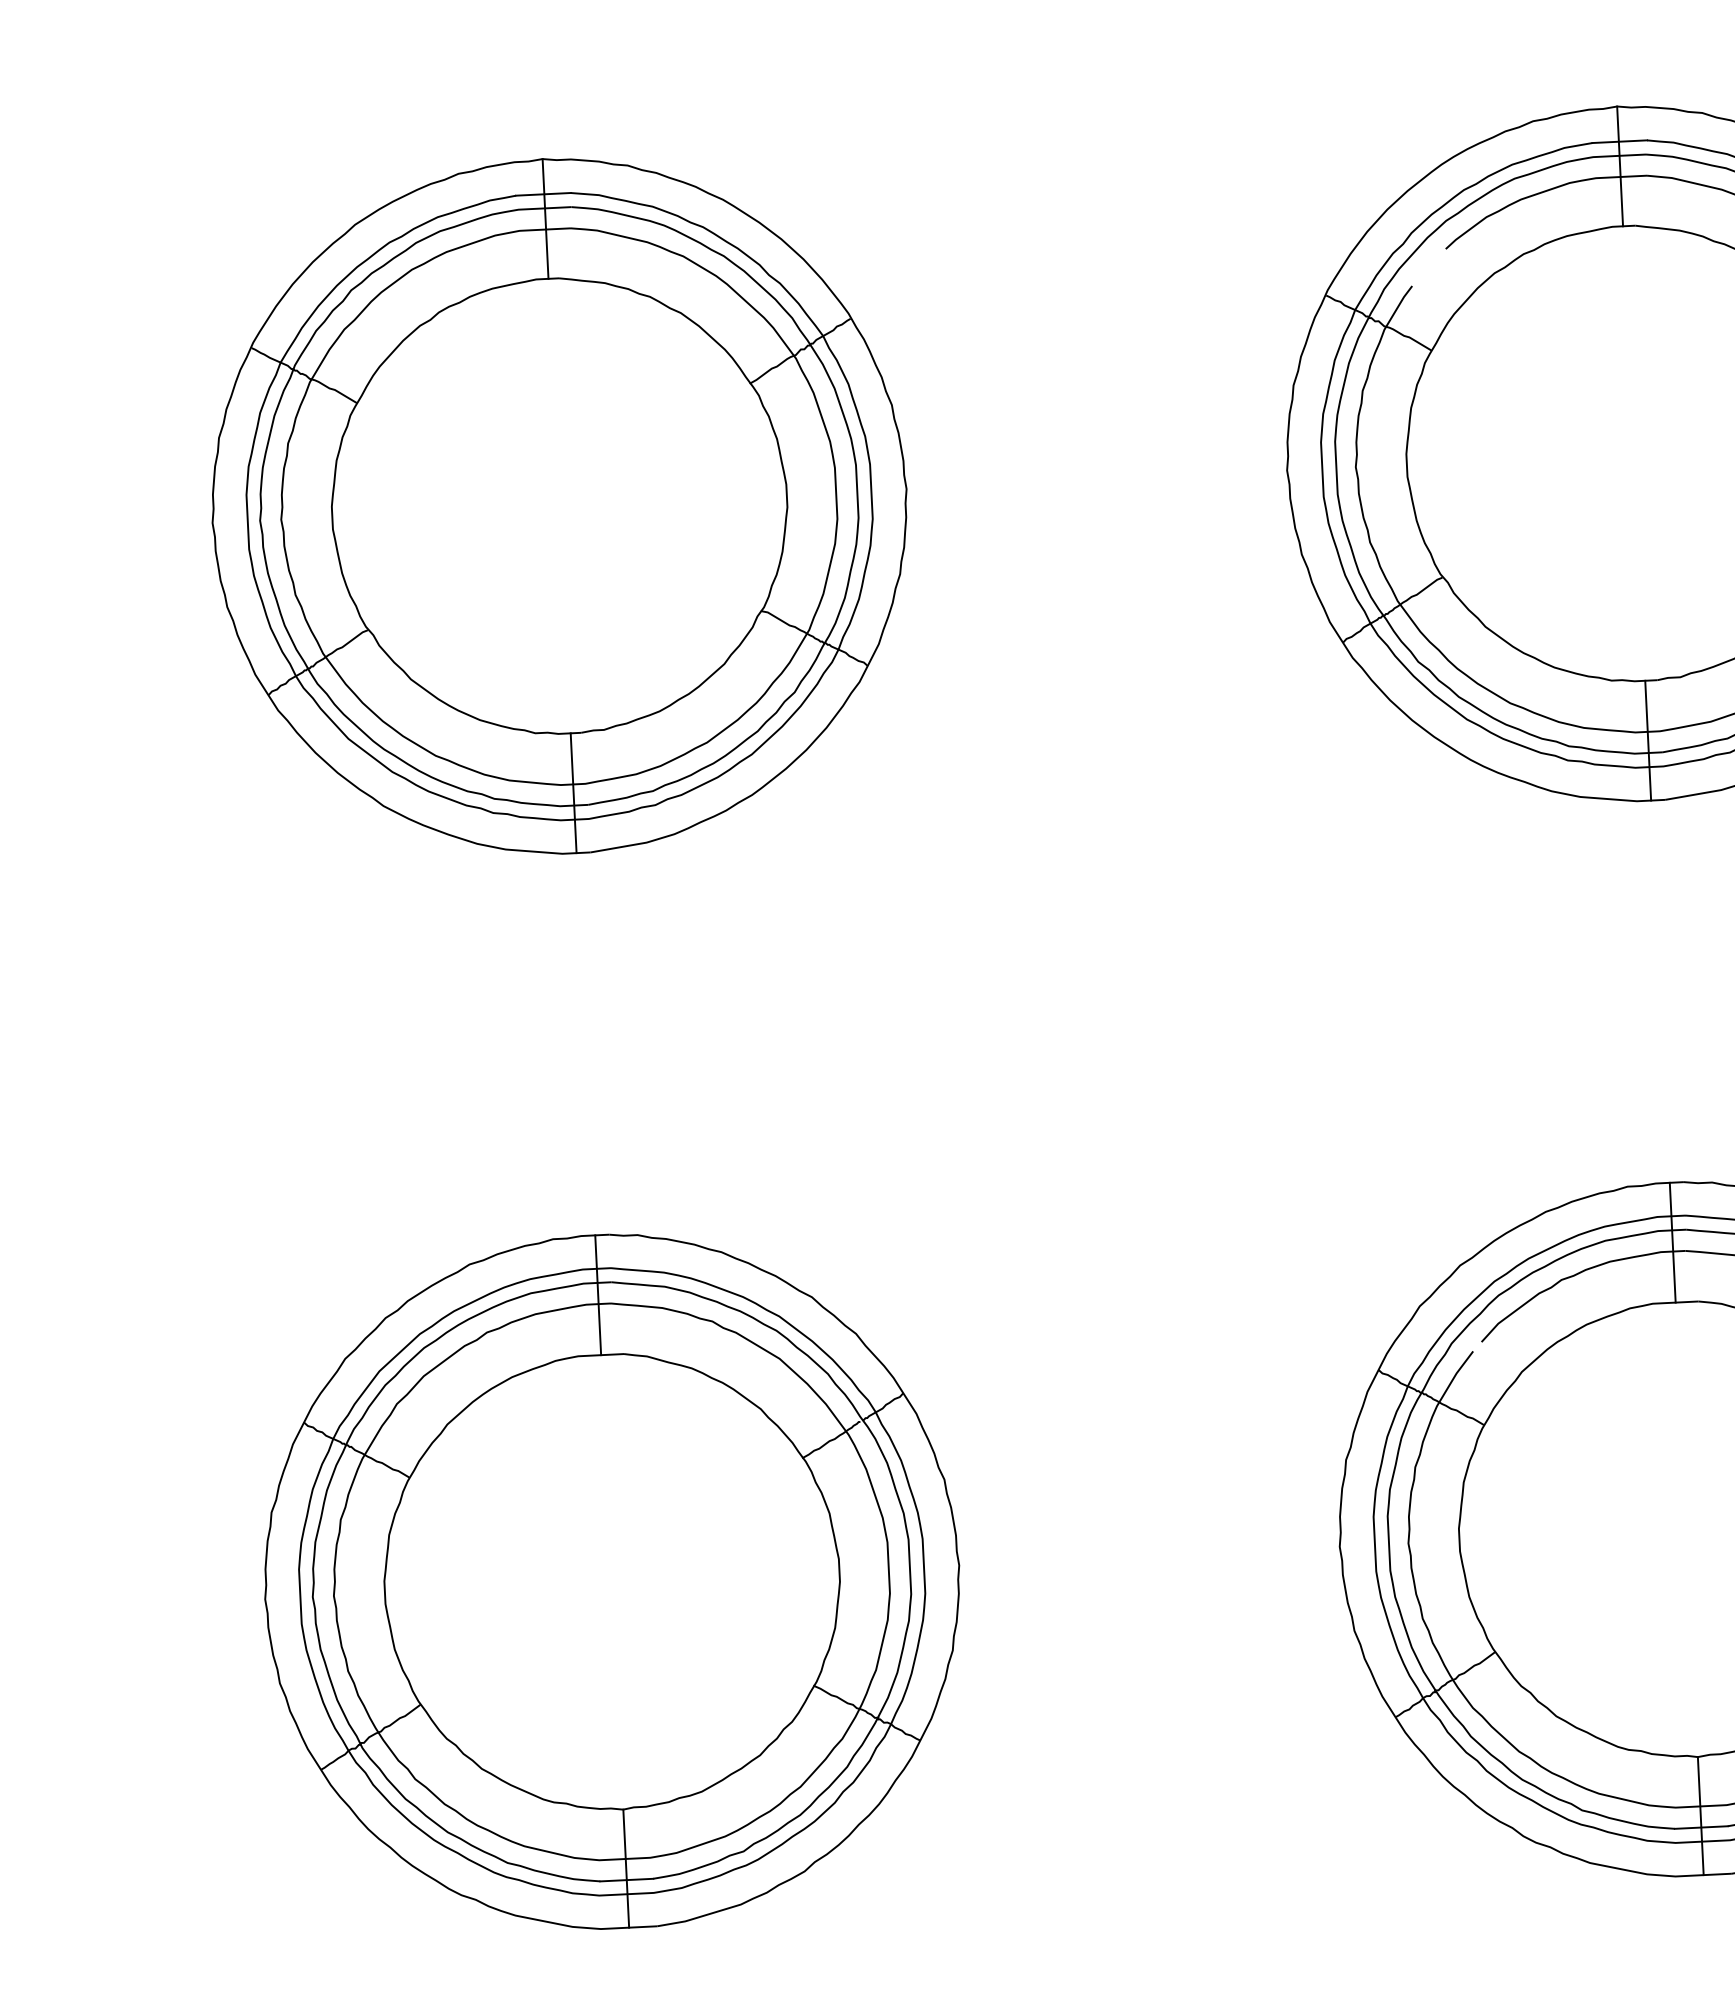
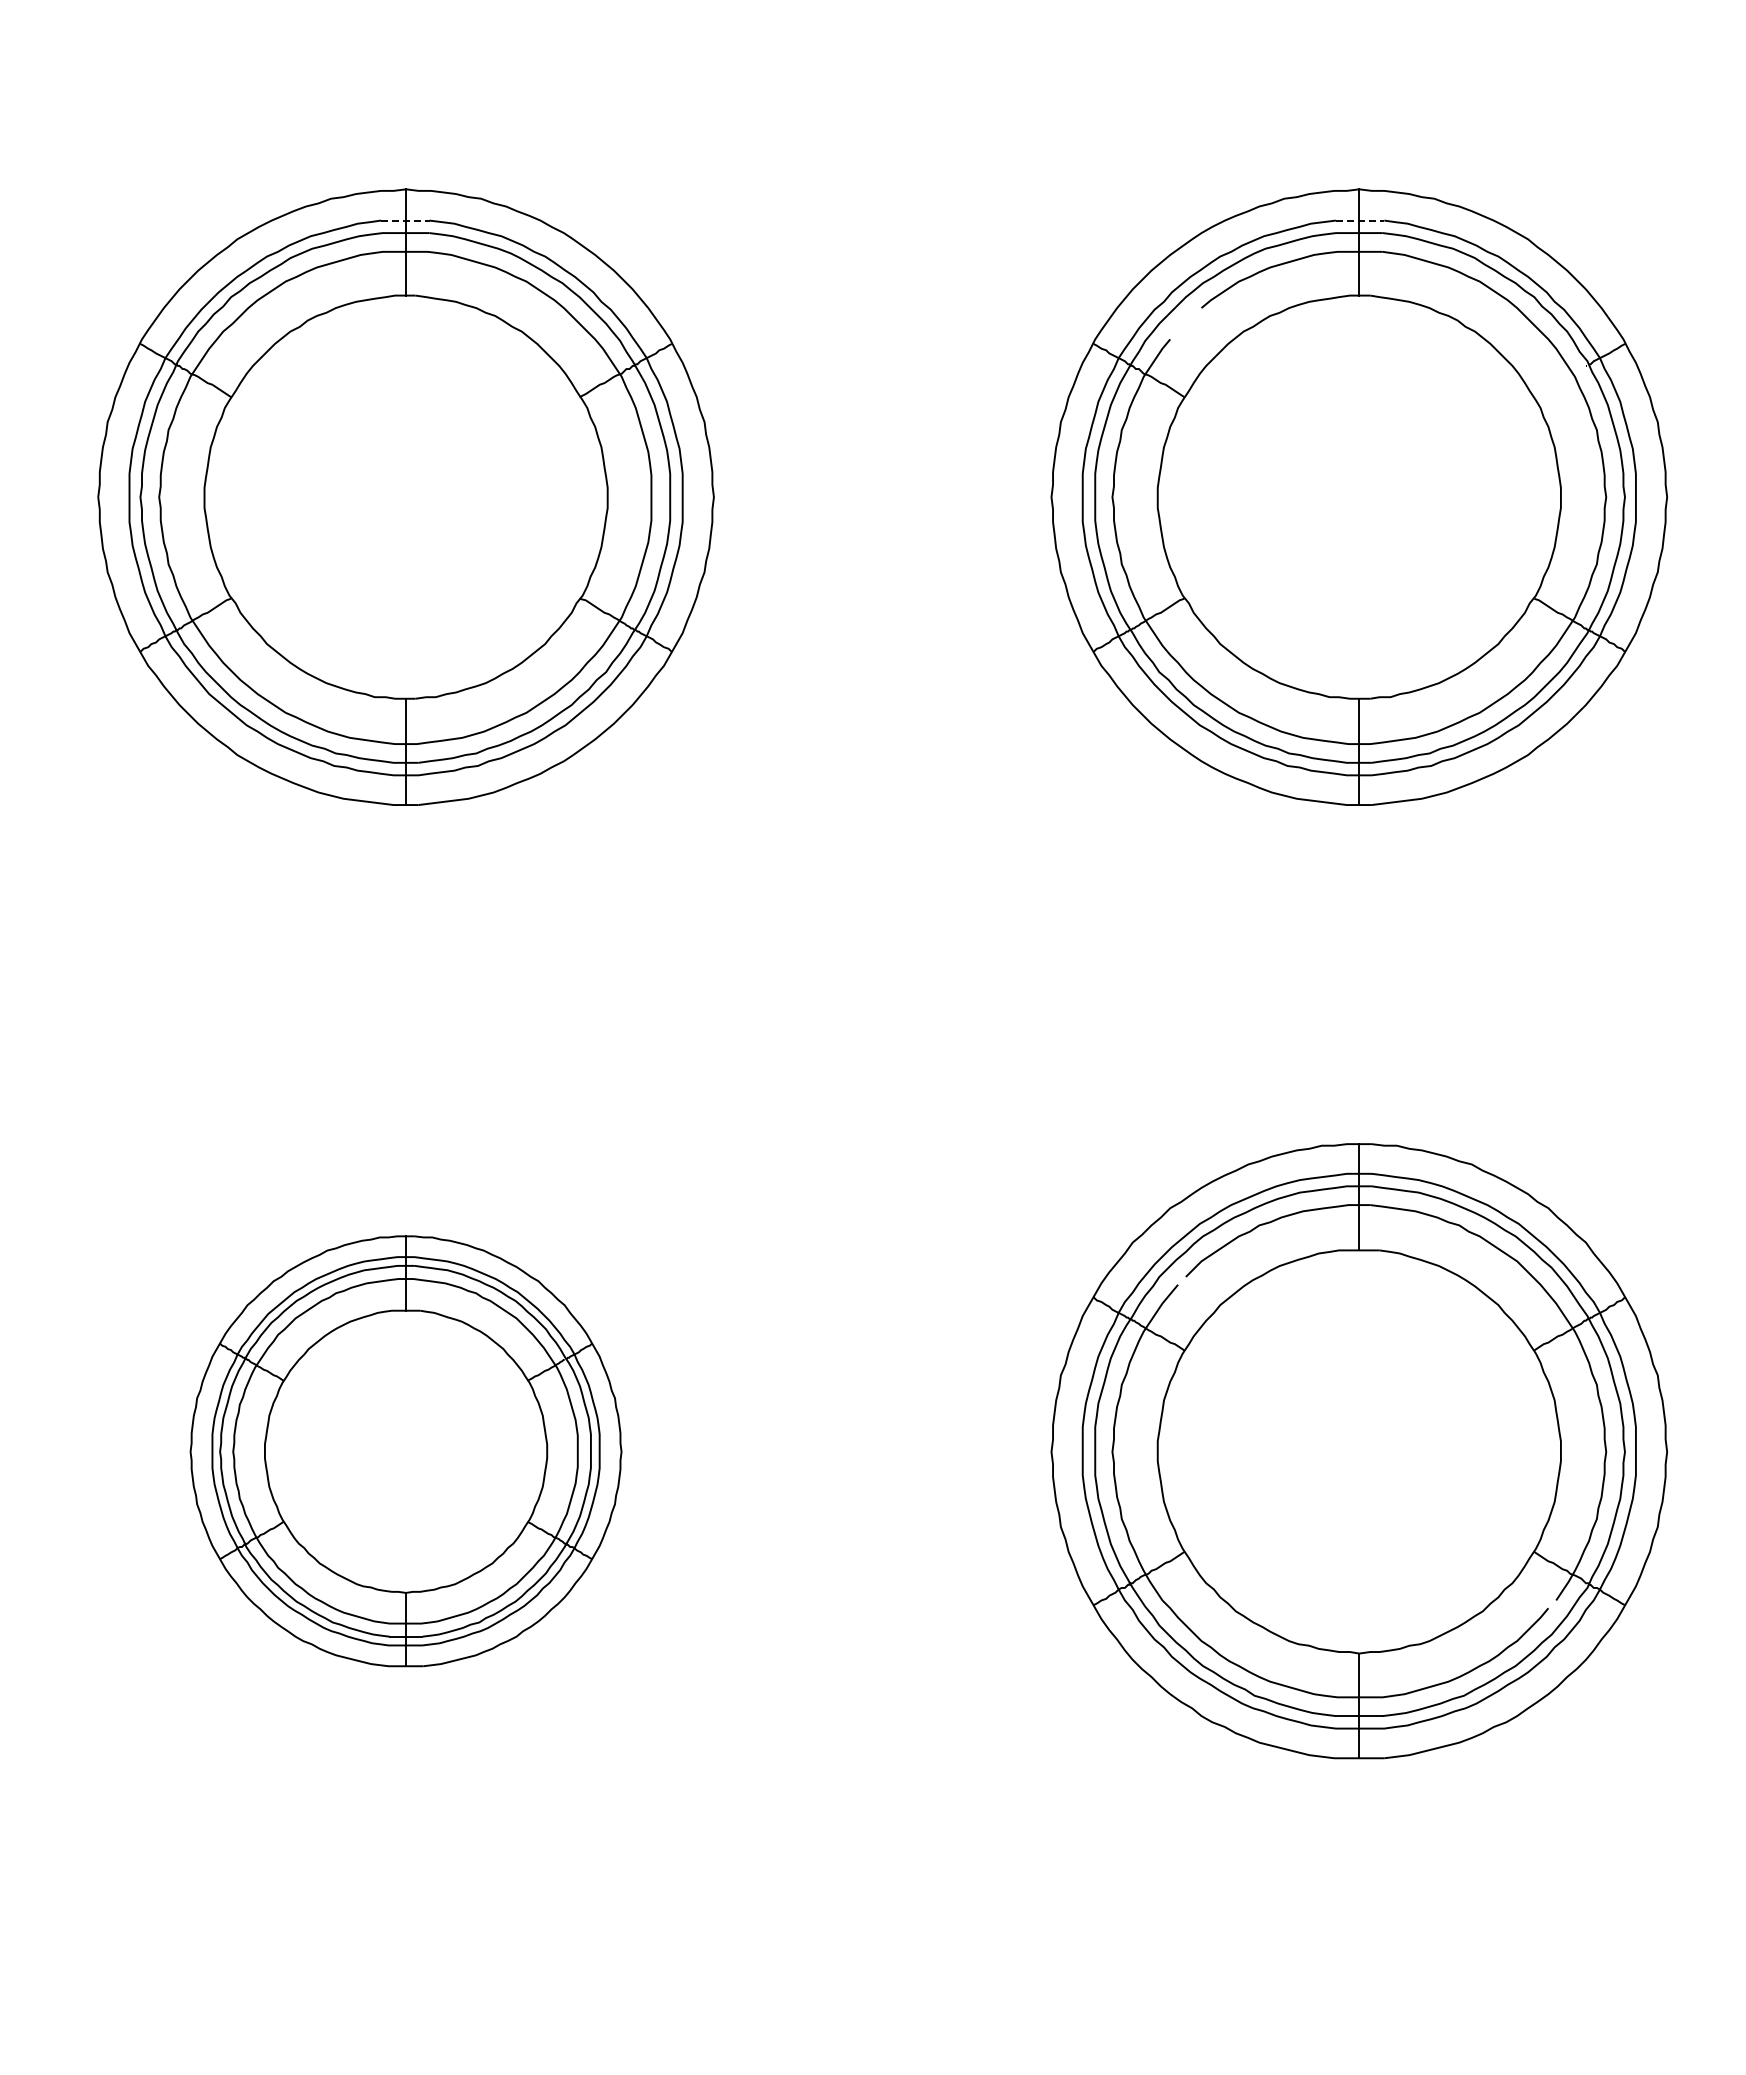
line: (1620, 141) -> (1360, 220), solid -> dashed
line: (543, 194) -> (405, 220), solid -> dashed
part: (611, 1581) -> (405, 1451), size x0.7

